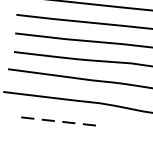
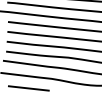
line: (56, 121) -> (28, 88), dashed -> solid

